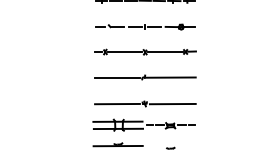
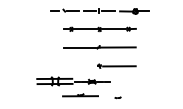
part: (145, 26) -> (99, 11), size x1.4
line: (117, 103) -> (80, 65), removed
part: (143, 124) -> (72, 80), moved

